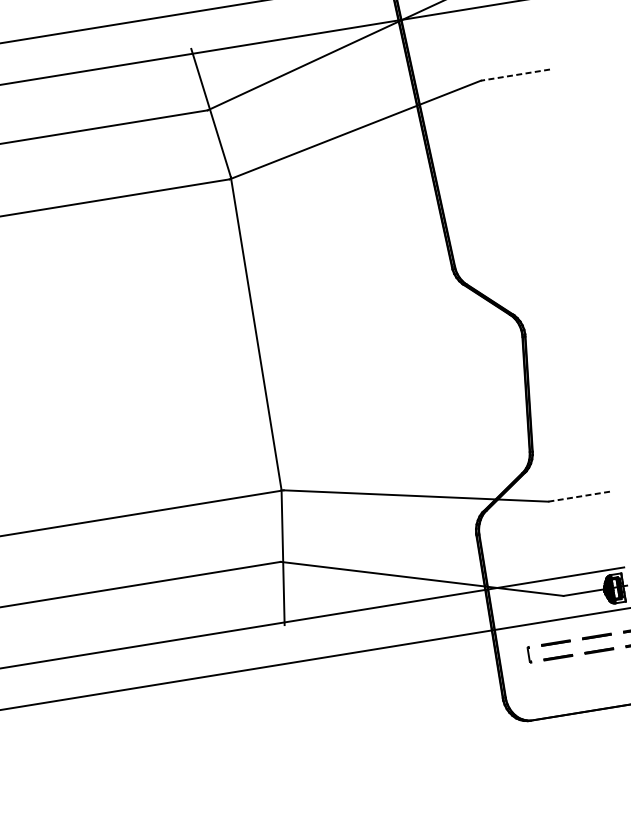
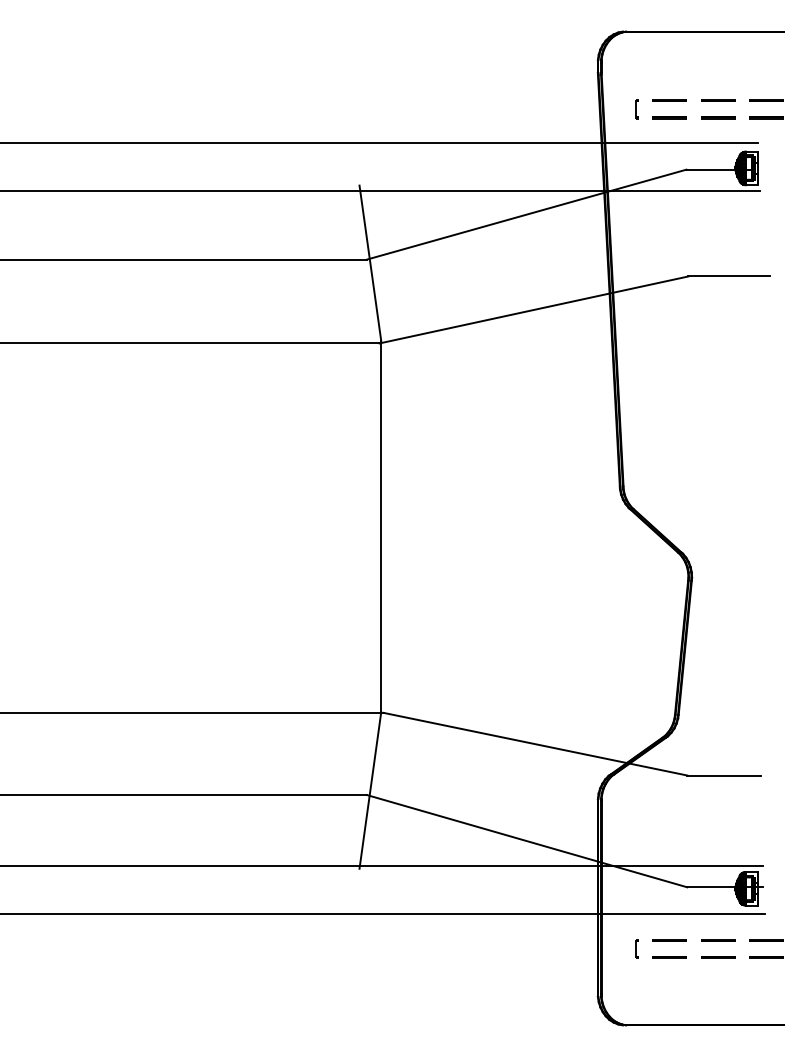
line: (515, 75) -> (729, 276), dashed -> solid
line: (579, 496) -> (724, 775), dashed -> solid

